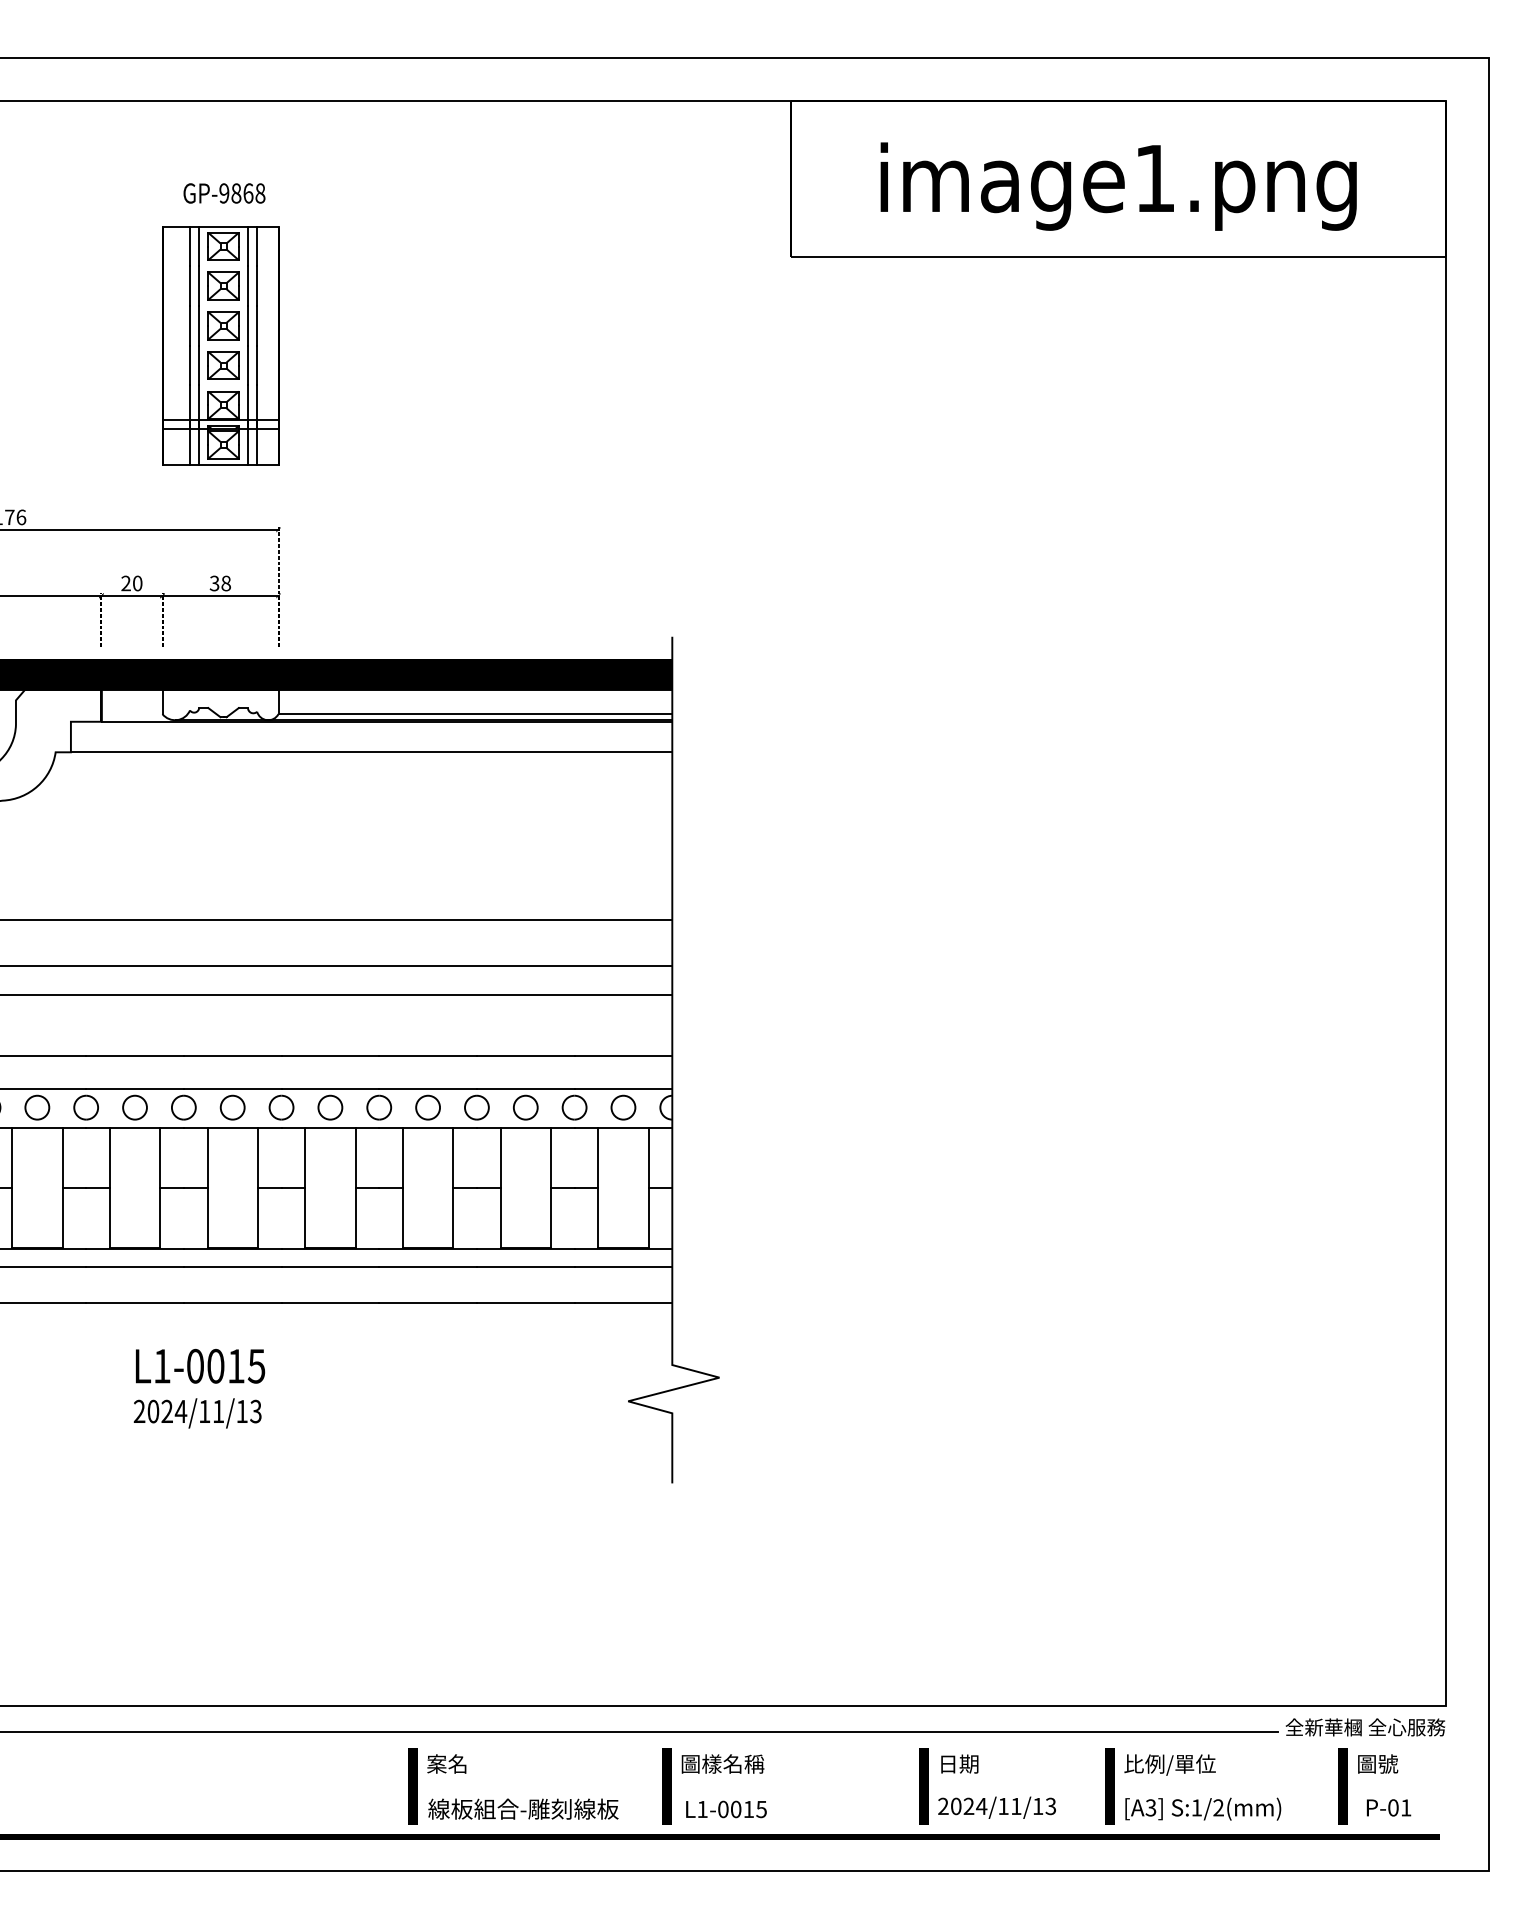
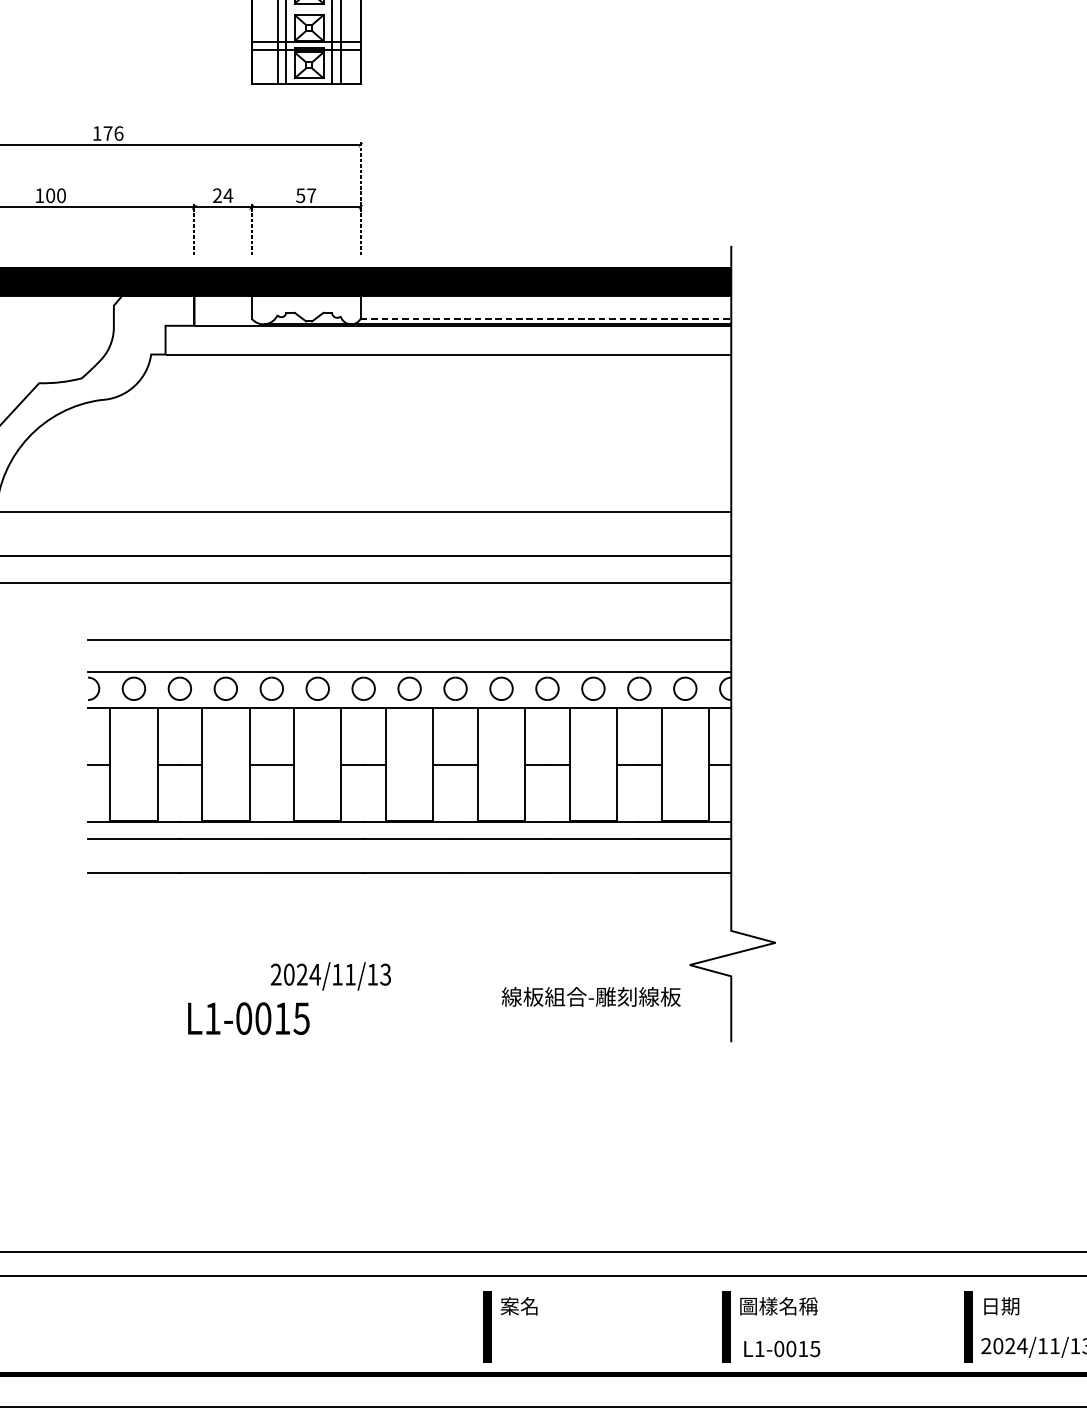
text: (137, 583) -> (228, 195), 20 -> 24
text: (220, 583) -> (306, 195), 38 -> 57
line: (475, 714) -> (546, 318), solid -> dashed
text: (200, 1365) -> (248, 1017), moved
text: (197, 1413) -> (330, 976), moved
text: (523, 1808) -> (591, 996), moved

